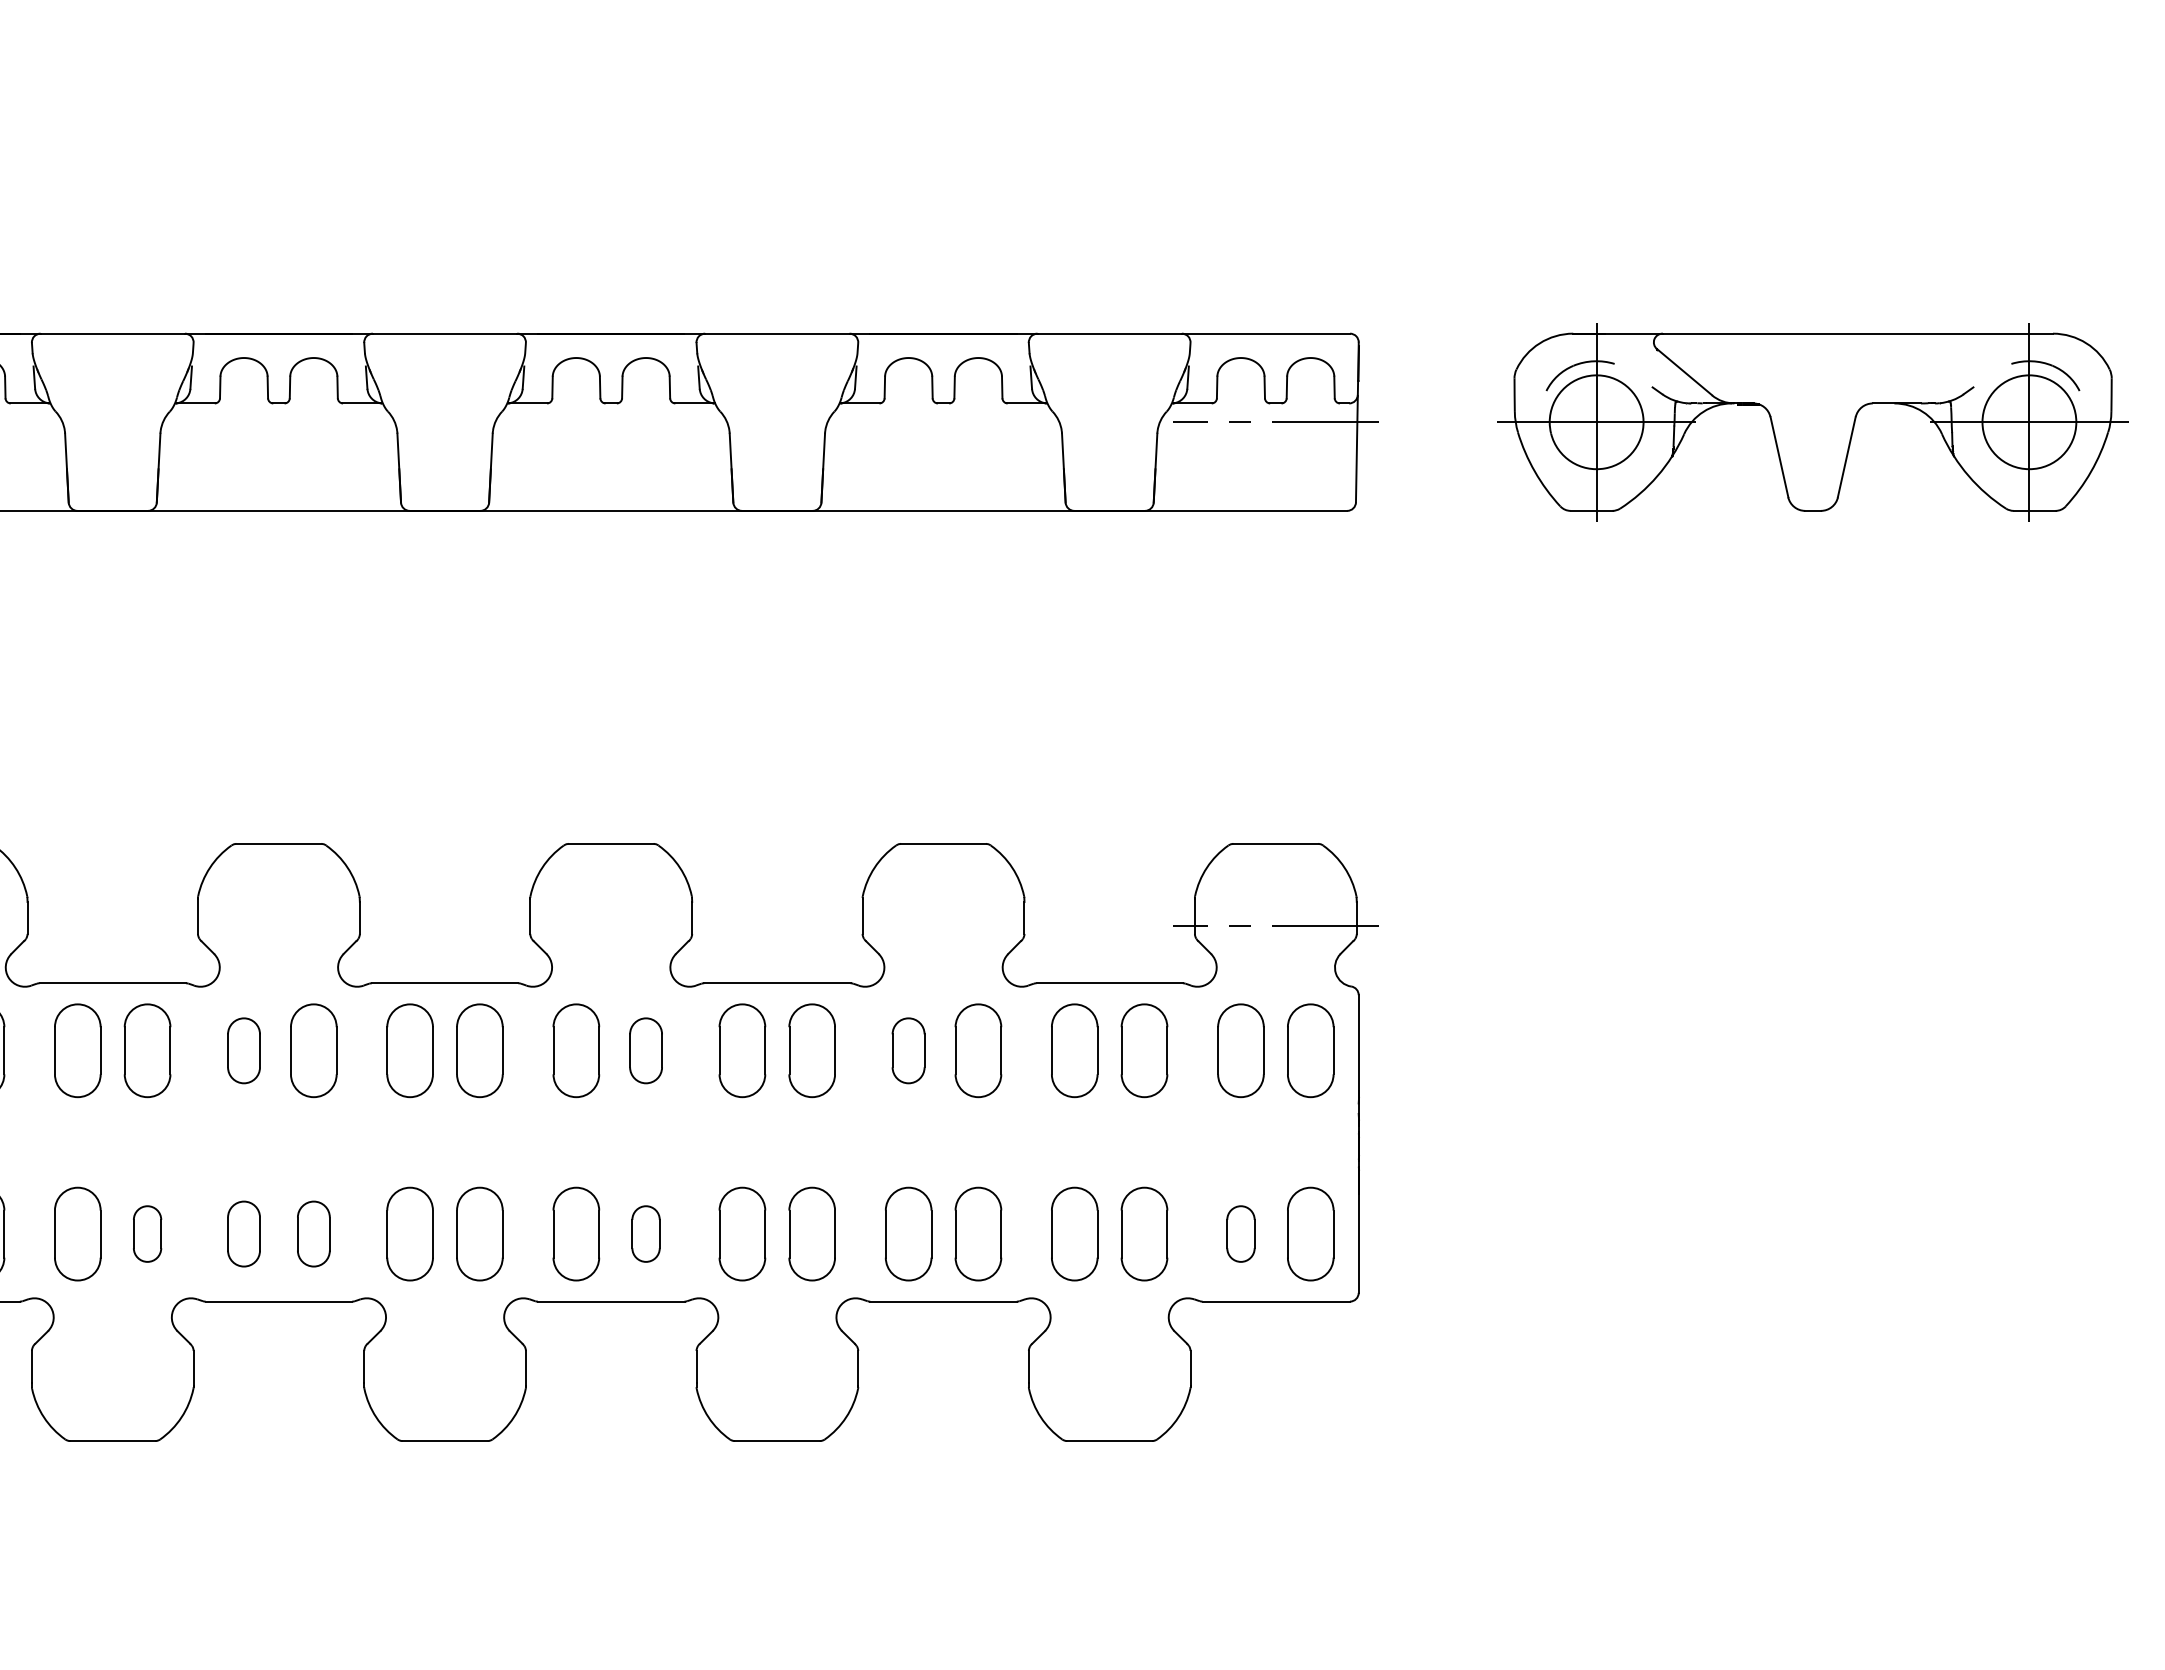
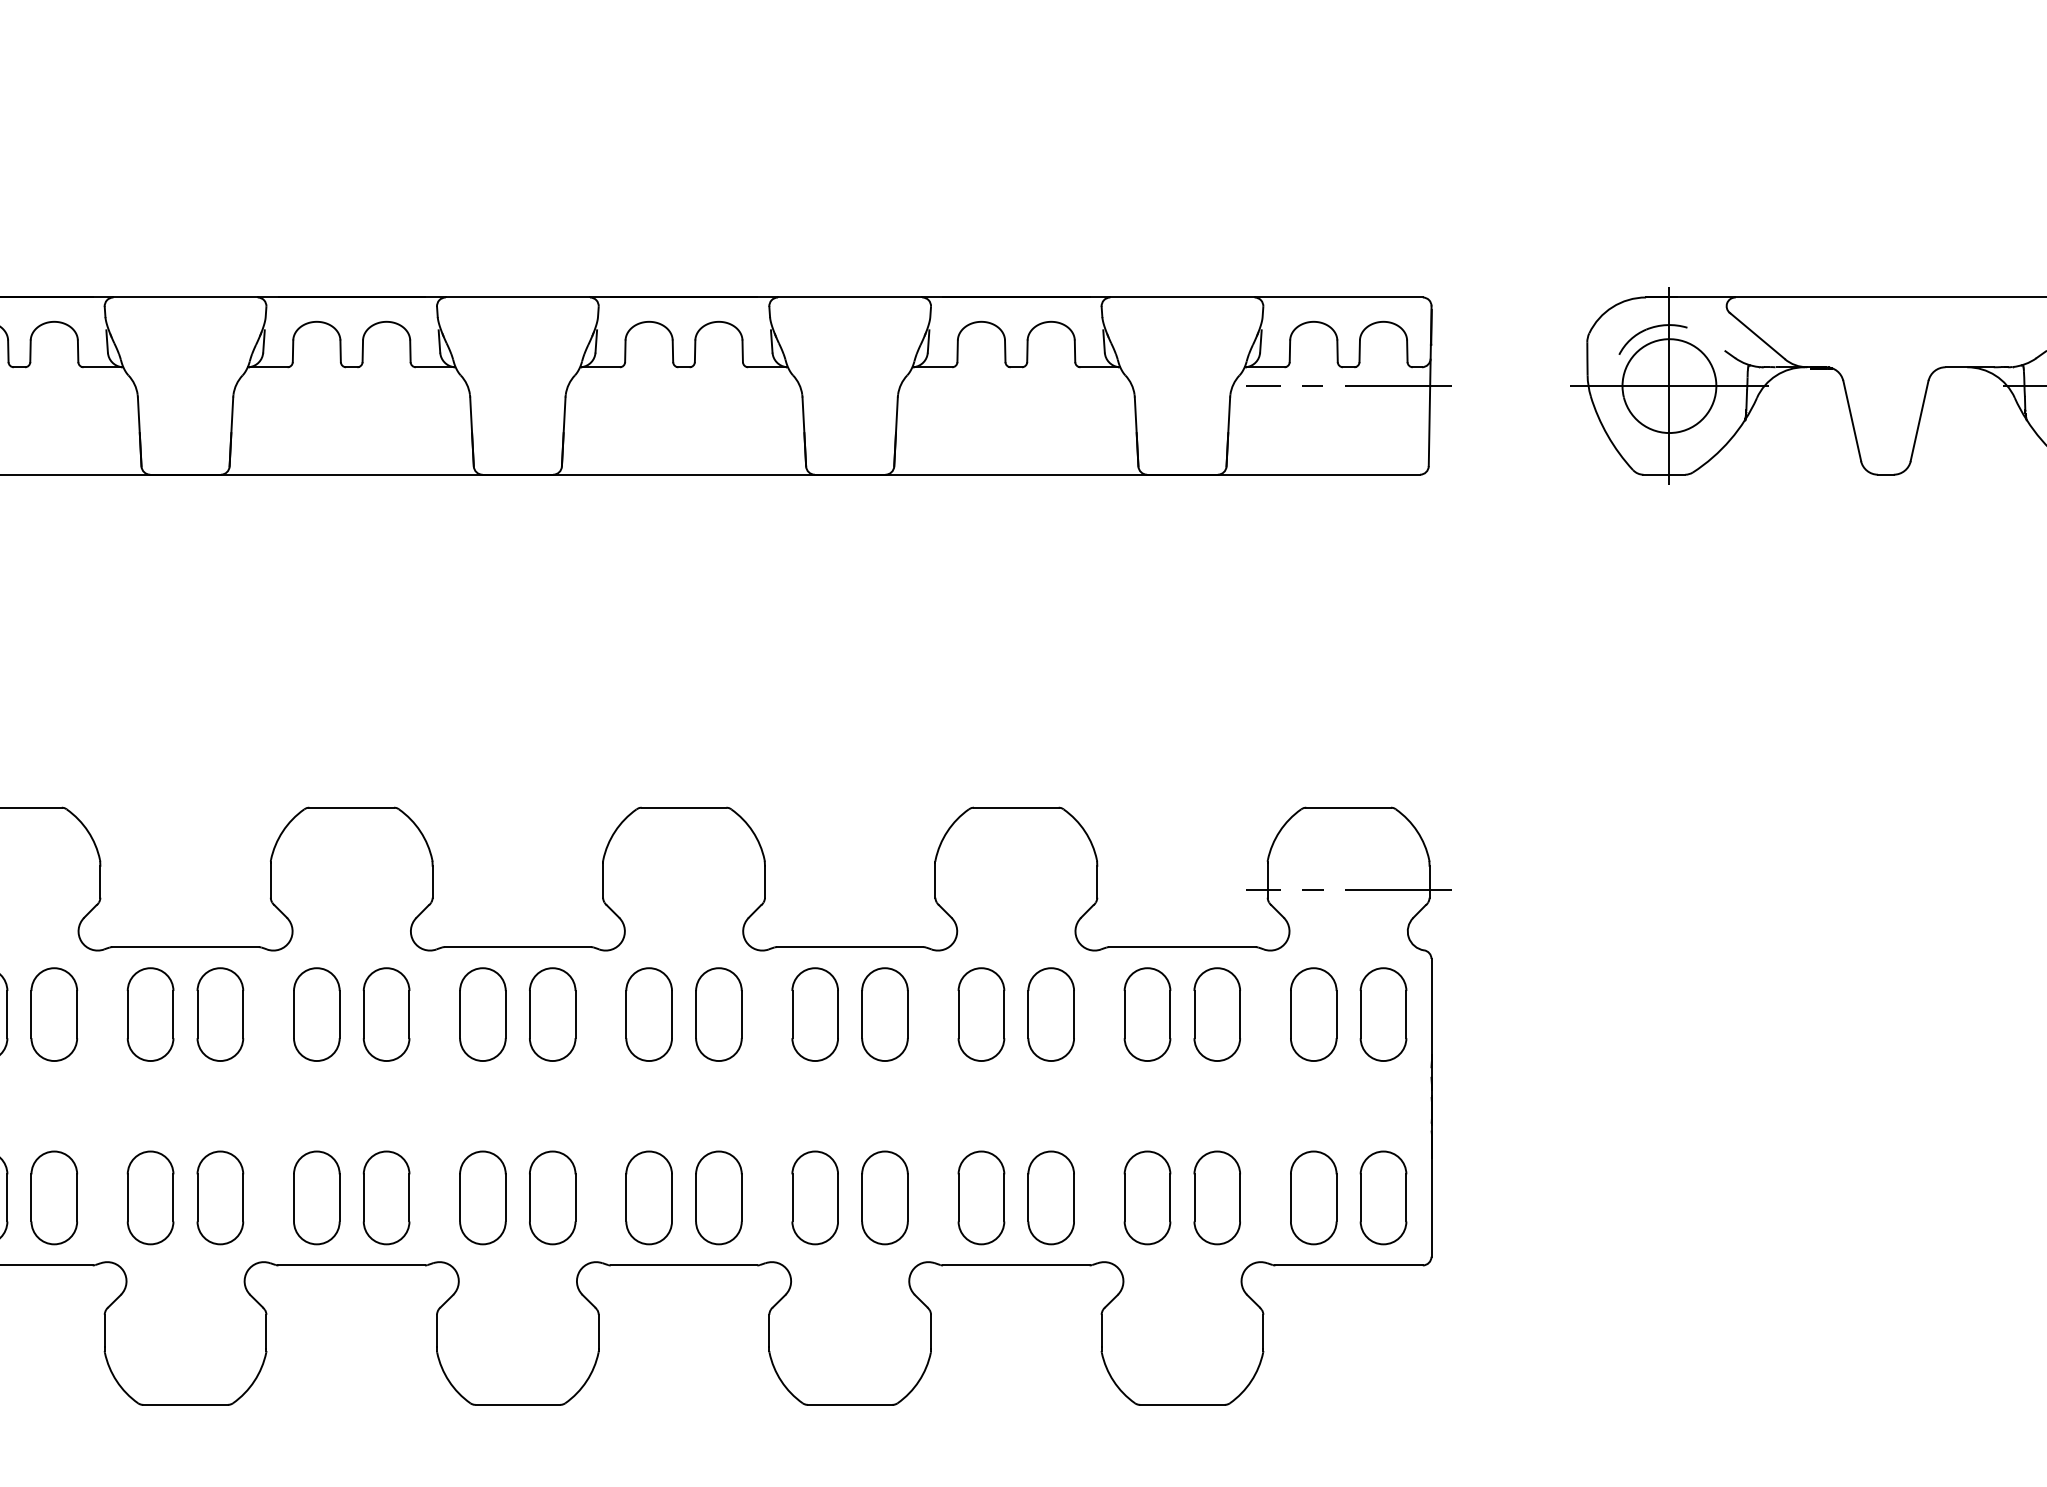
part: (243, 1050) -> (316, 1014), size x1.43
part: (645, 1050) -> (718, 1014), size x1.43
part: (908, 1050) -> (981, 1014), size x1.43
part: (147, 1233) -> (220, 1197), size x1.67
part: (243, 1233) -> (316, 1197), size x1.43
part: (313, 1233) -> (386, 1197), size x1.43
part: (645, 1233) -> (718, 1197), size x1.67
part: (1240, 1233) -> (1313, 1197), size x1.67

